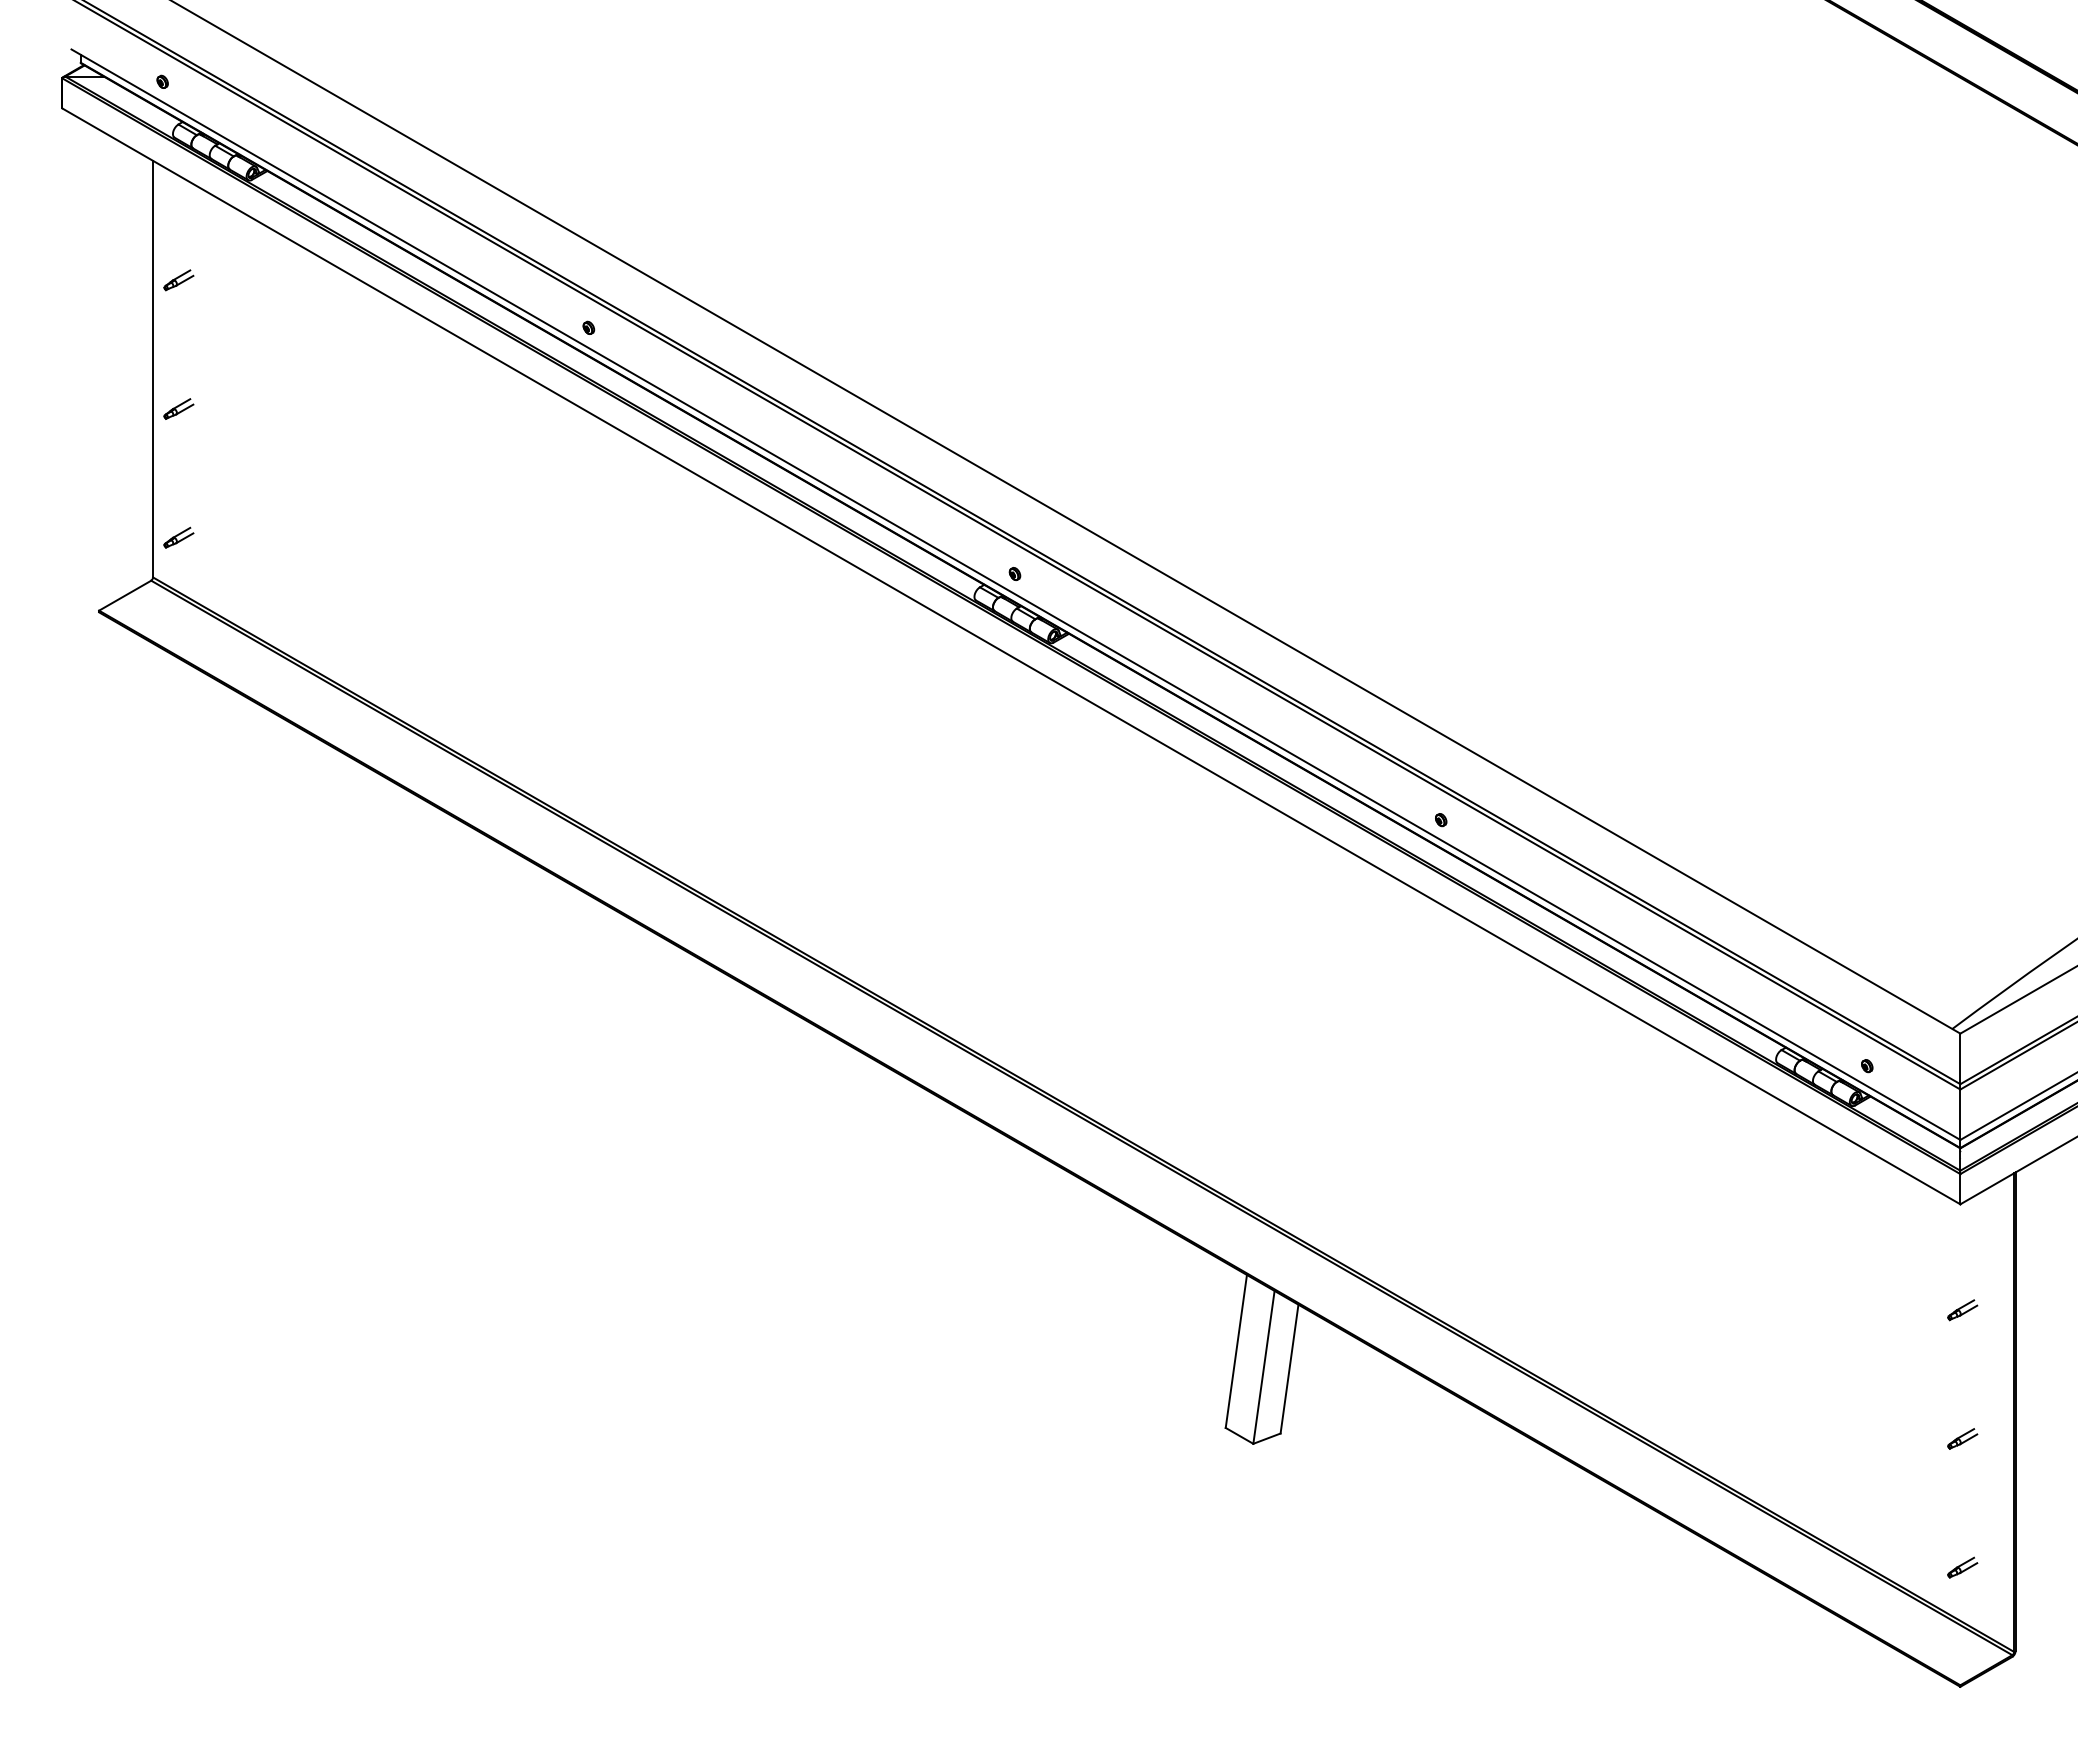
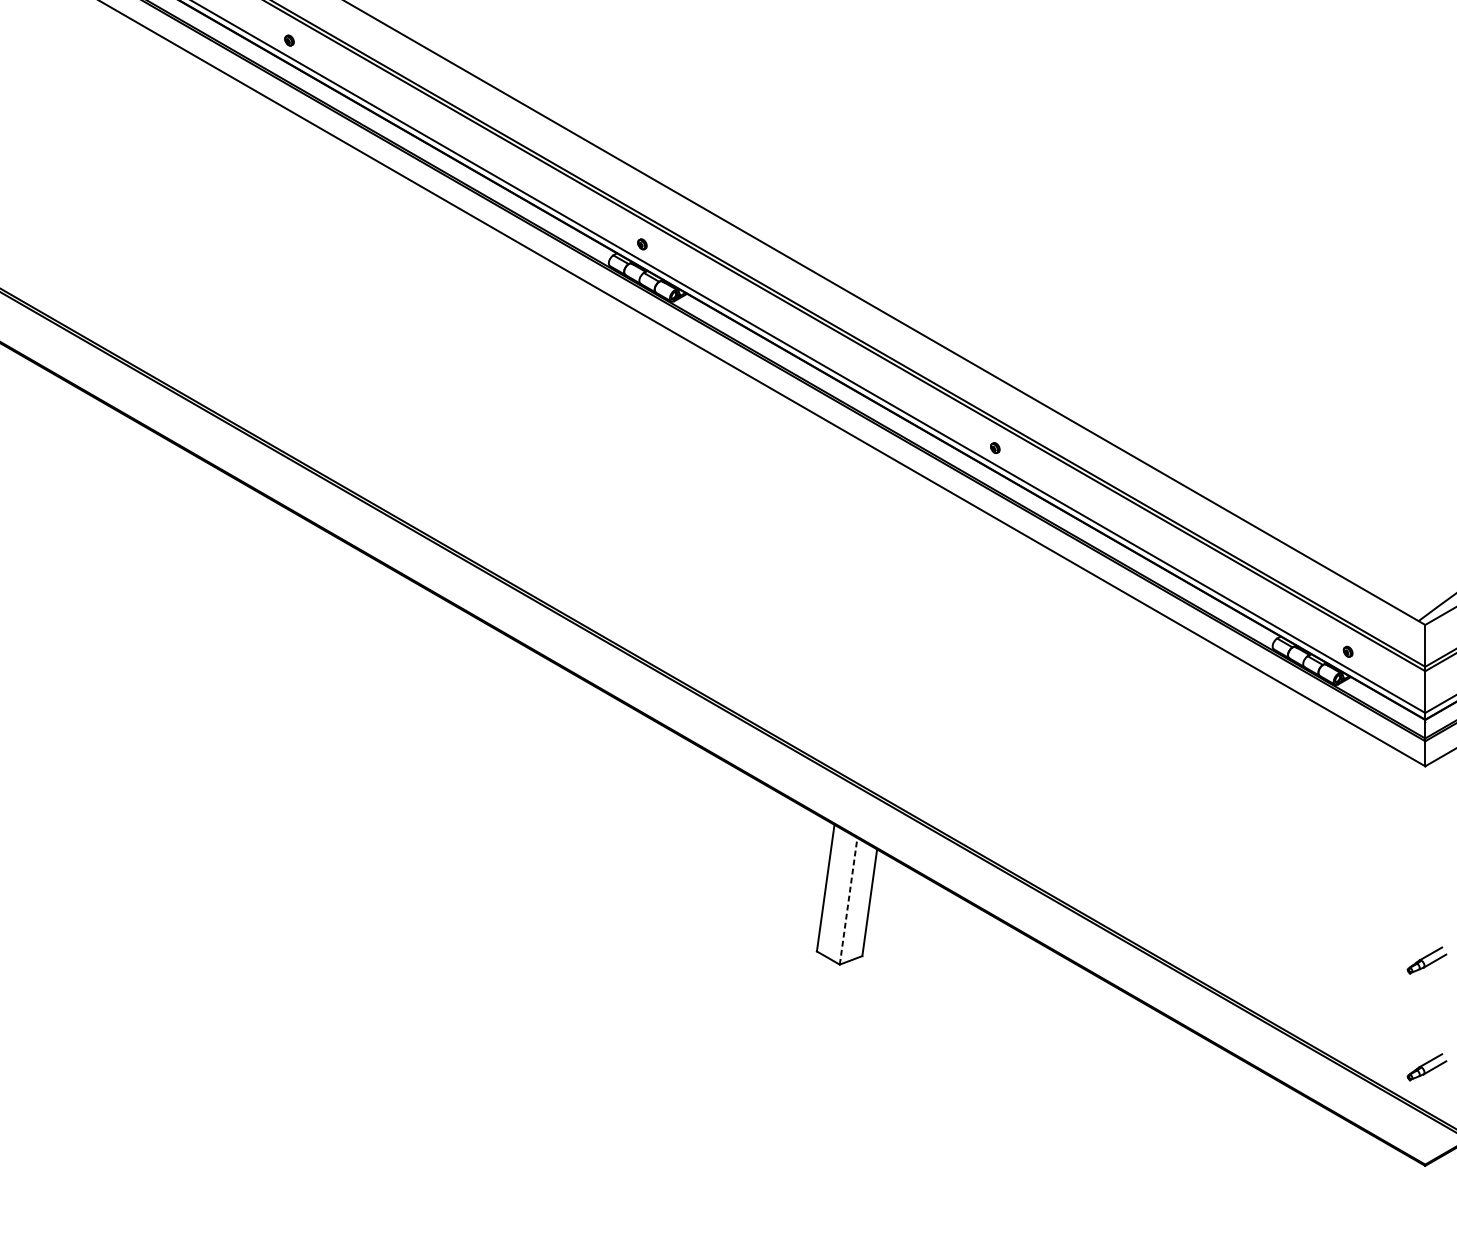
part: (1962, 1310) -> (1427, 854), removed
line: (1264, 1366) -> (849, 900), solid -> dashed
part: (1962, 1438) -> (1427, 960), size x1.6
part: (1962, 1567) -> (1427, 1067), size x1.6

